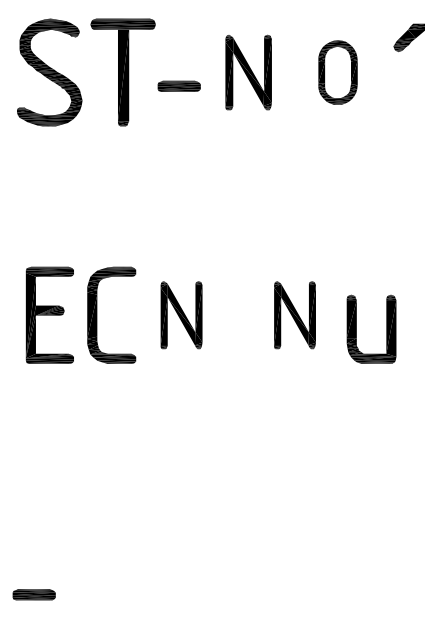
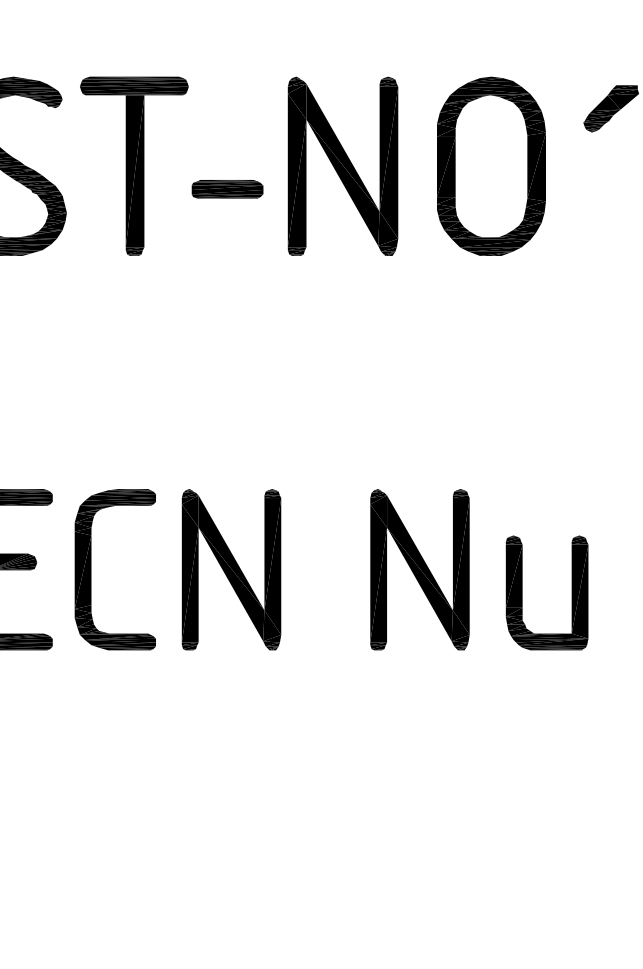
part: (248, 72) -> (342, 166), size x1.43
part: (337, 72) -> (490, 166), size x1.67
part: (181, 314) -> (231, 568), size x1.43
part: (294, 314) -> (419, 568), size x1.43

